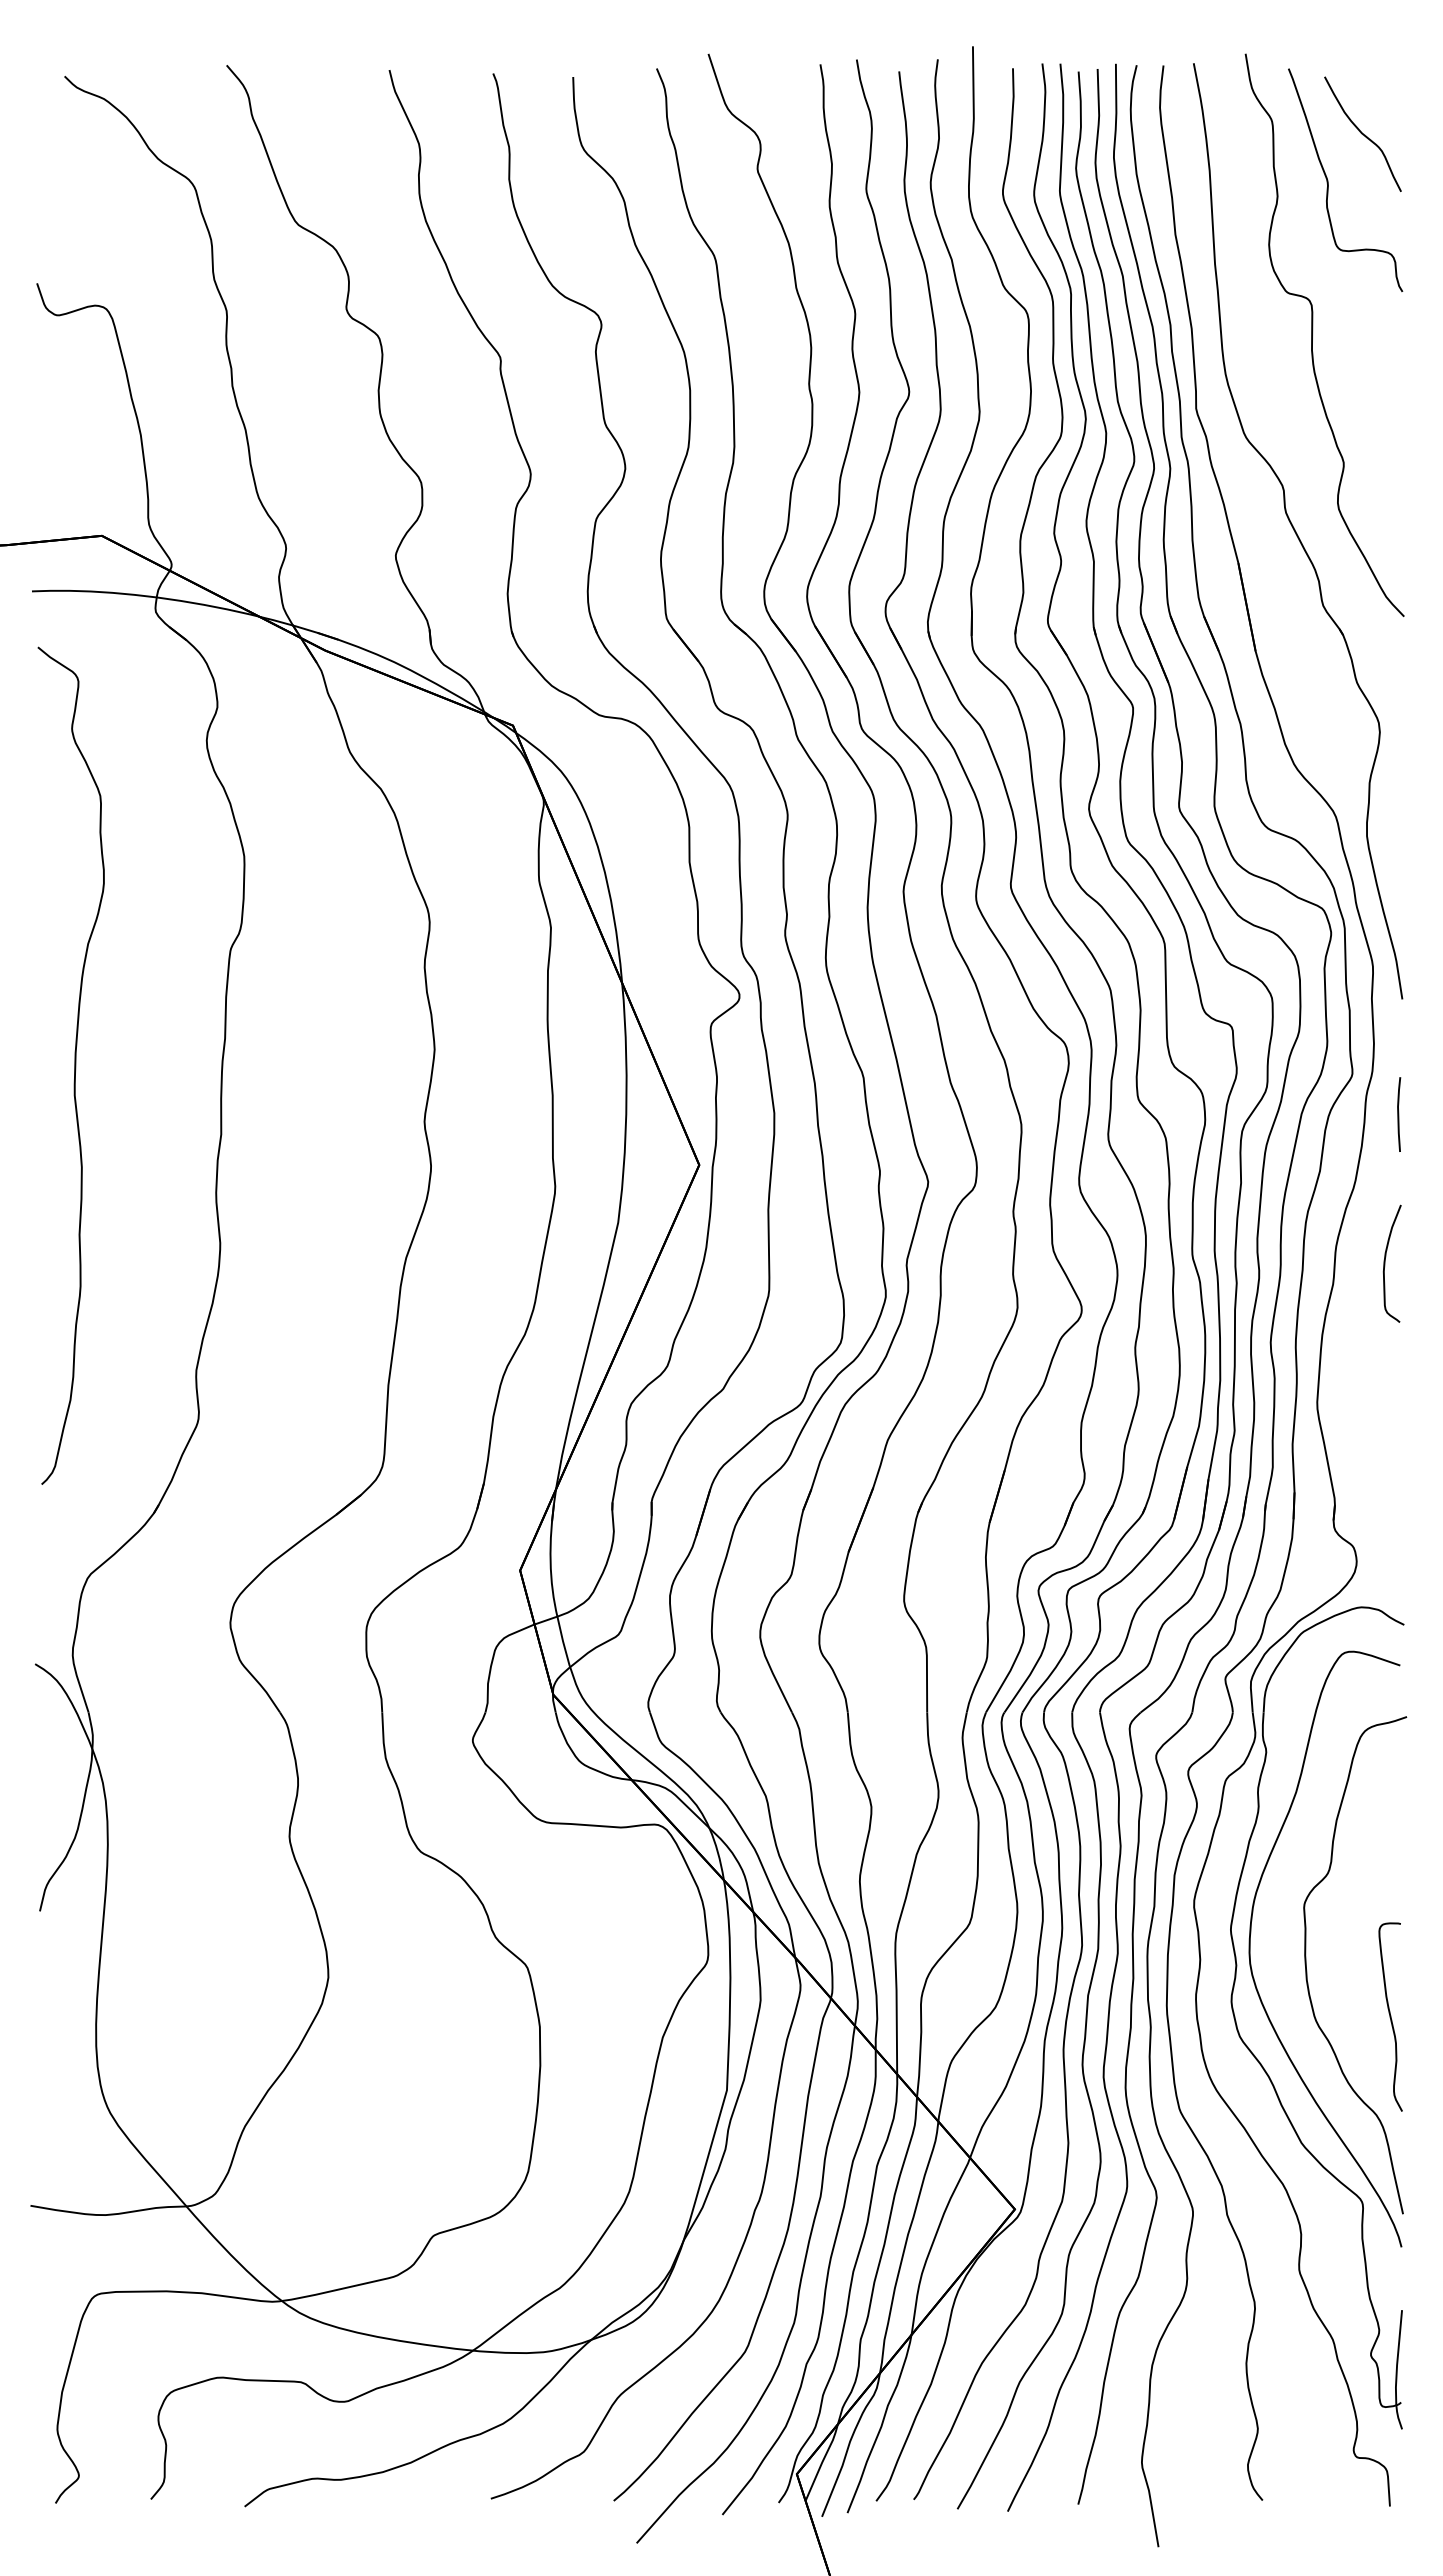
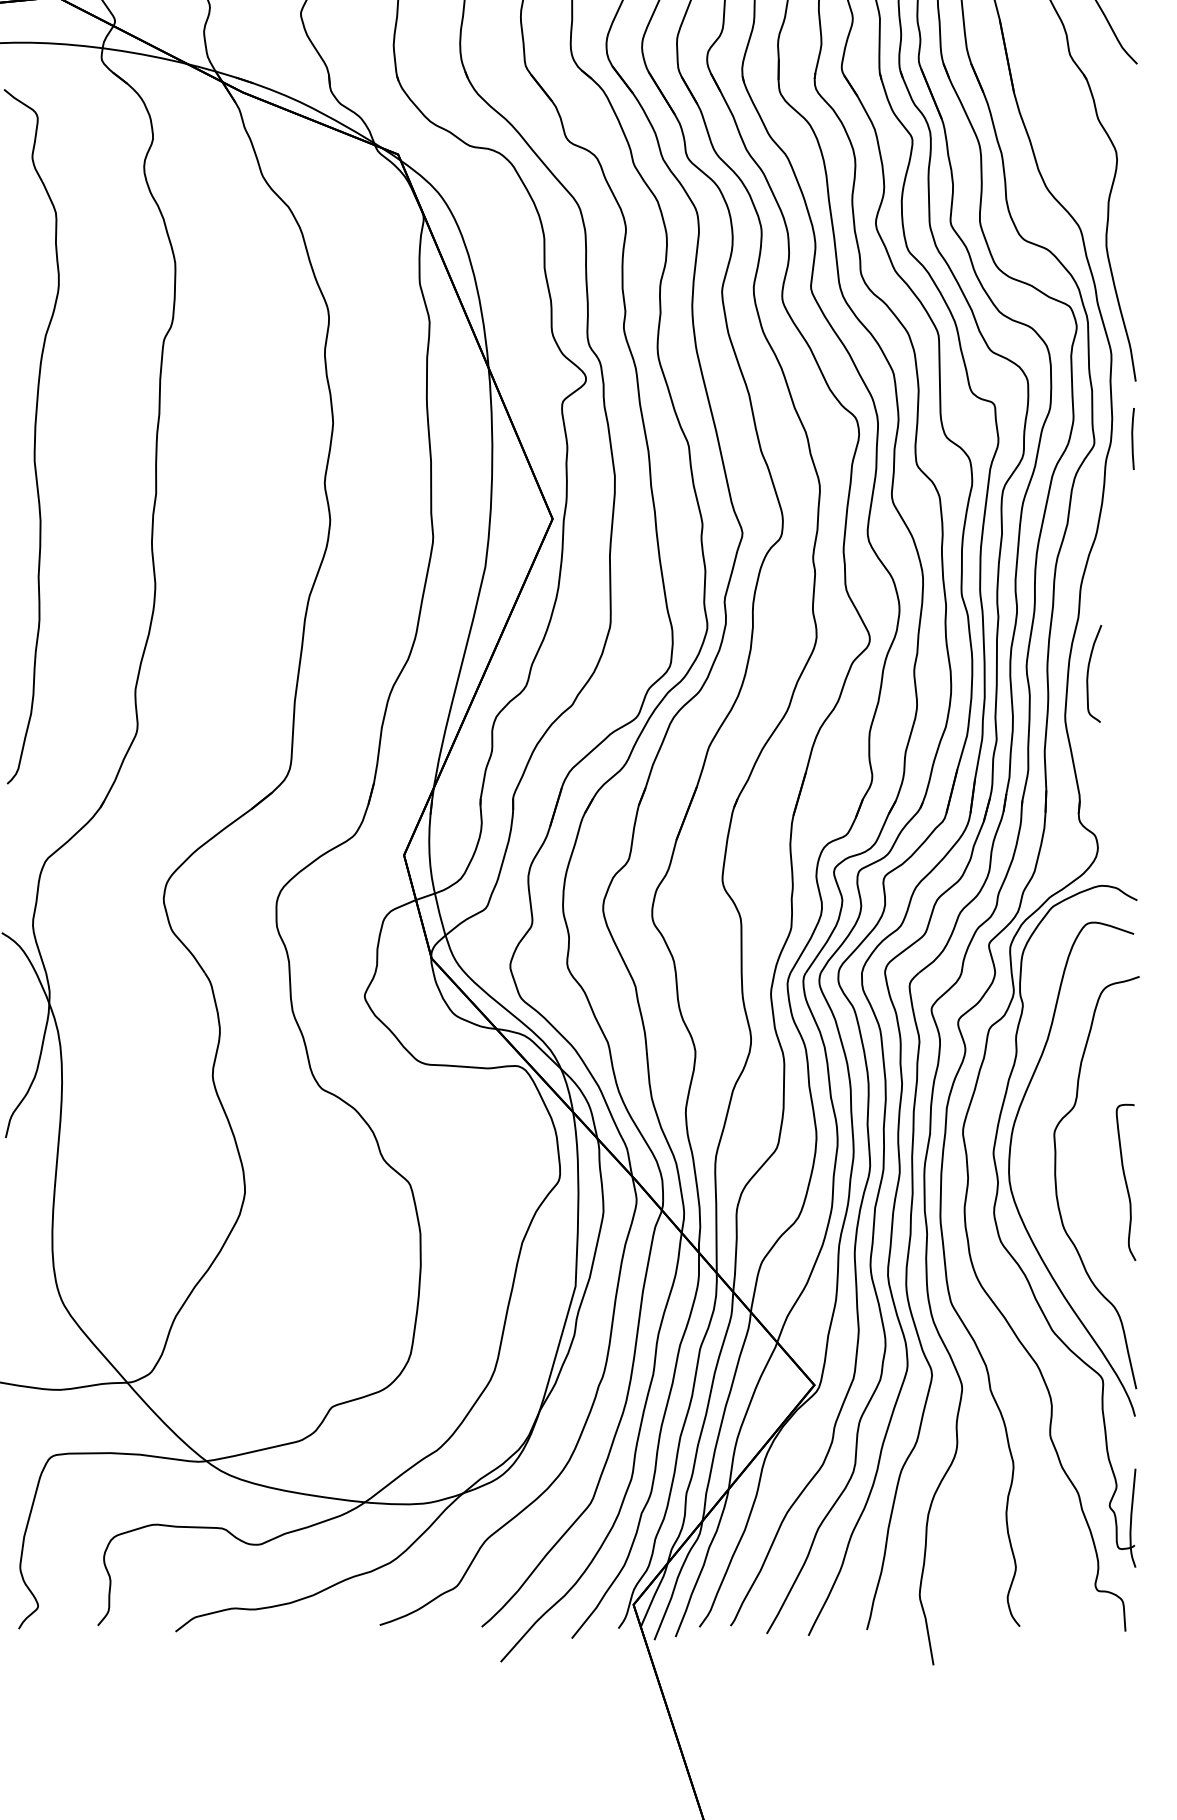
line: (1399, 1114) -> (1133, 438), moved
curve: (1385, 1263) -> (1088, 673), moved
curve: (1390, 2016) -> (1125, 1182), moved

